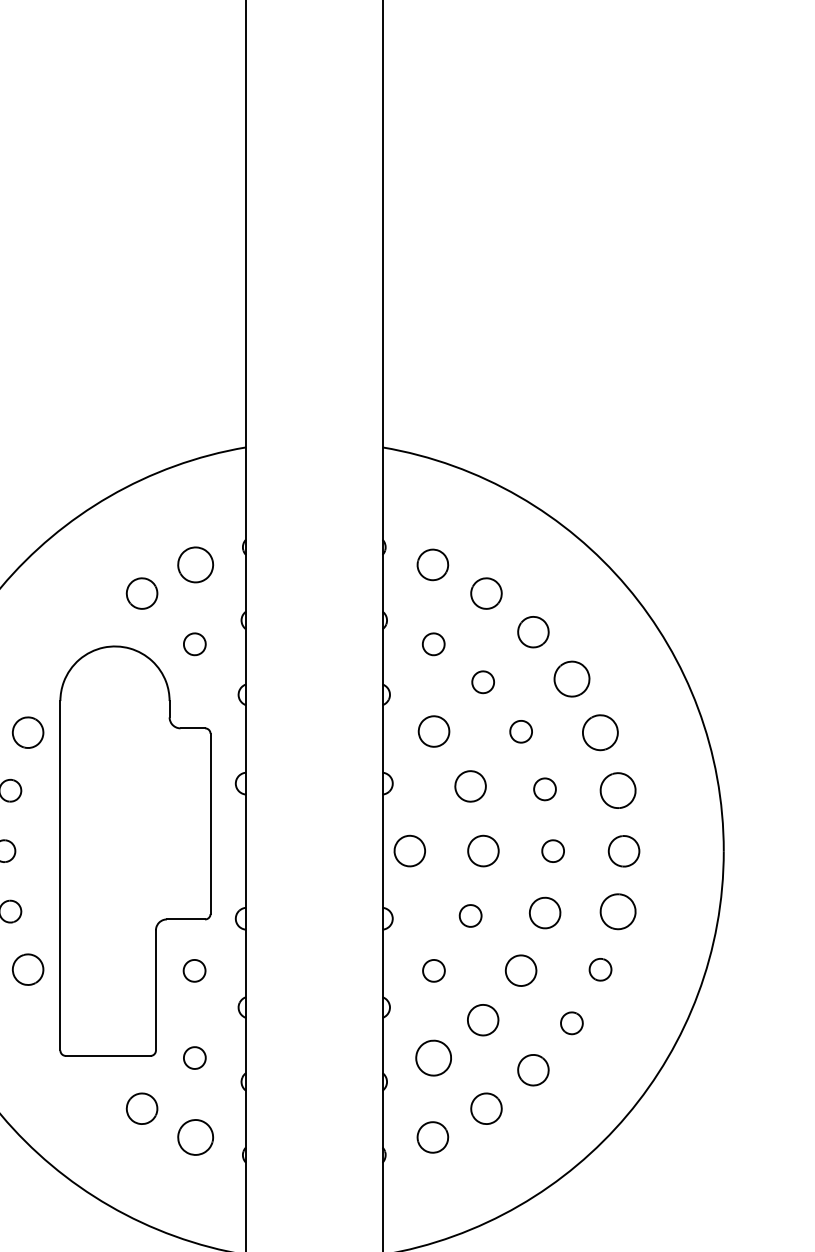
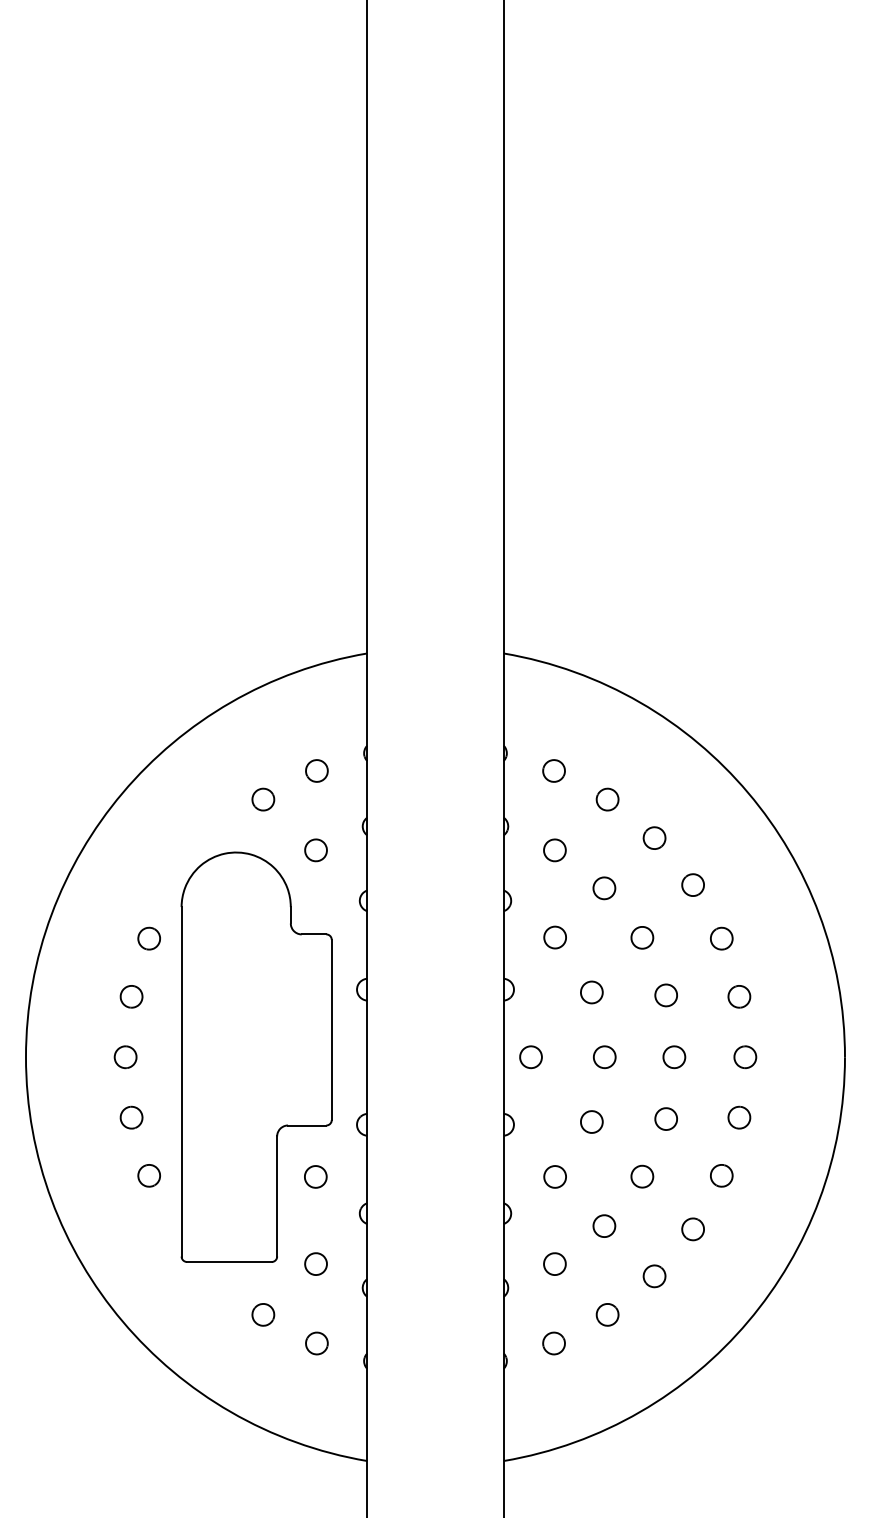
part: (195, 564) -> (316, 770), size x0.62
part: (432, 564) -> (553, 770), size x0.71
part: (142, 593) -> (263, 799), size x0.71
part: (486, 593) -> (607, 799), size x0.71
part: (533, 631) -> (654, 837), size x0.71
part: (571, 678) -> (692, 884), size x0.62
part: (433, 731) -> (554, 937), size x0.71
part: (27, 732) -> (148, 938), size x0.71
part: (600, 732) -> (721, 938), size x0.62
part: (470, 786) -> (591, 992), size x0.71
part: (618, 790) -> (739, 996), size x0.62
part: (624, 850) -> (745, 1056), size x0.71
part: (409, 851) -> (530, 1057), size x0.71
part: (483, 851) -> (604, 1057), size x0.71
part: (618, 911) -> (739, 1117), size x0.62
part: (544, 912) -> (665, 1118), size x0.71
part: (27, 969) -> (148, 1175), size x0.71
part: (521, 970) -> (642, 1176), size x0.71
part: (483, 1019) -> (604, 1225), size x0.71
part: (433, 1057) -> (554, 1263), size x0.62
part: (533, 1070) -> (654, 1276), size x0.71
part: (142, 1108) -> (263, 1314), size x0.71
part: (486, 1108) -> (607, 1314), size x0.71
part: (195, 1137) -> (316, 1343), size x0.62
part: (432, 1137) -> (553, 1343), size x0.71

